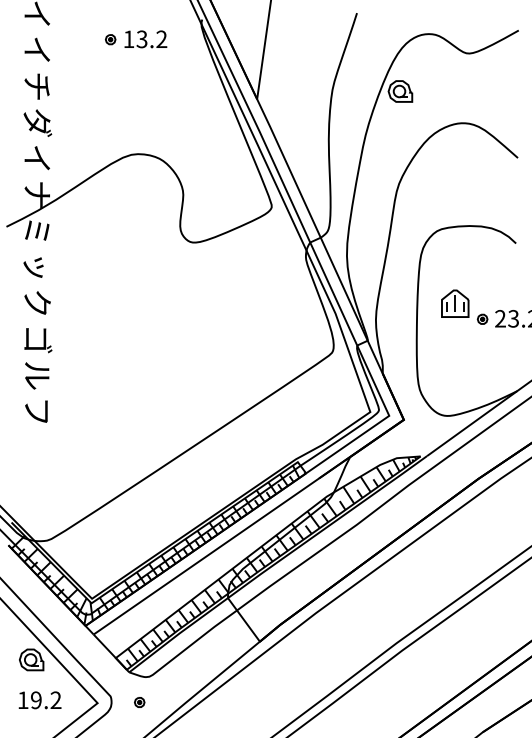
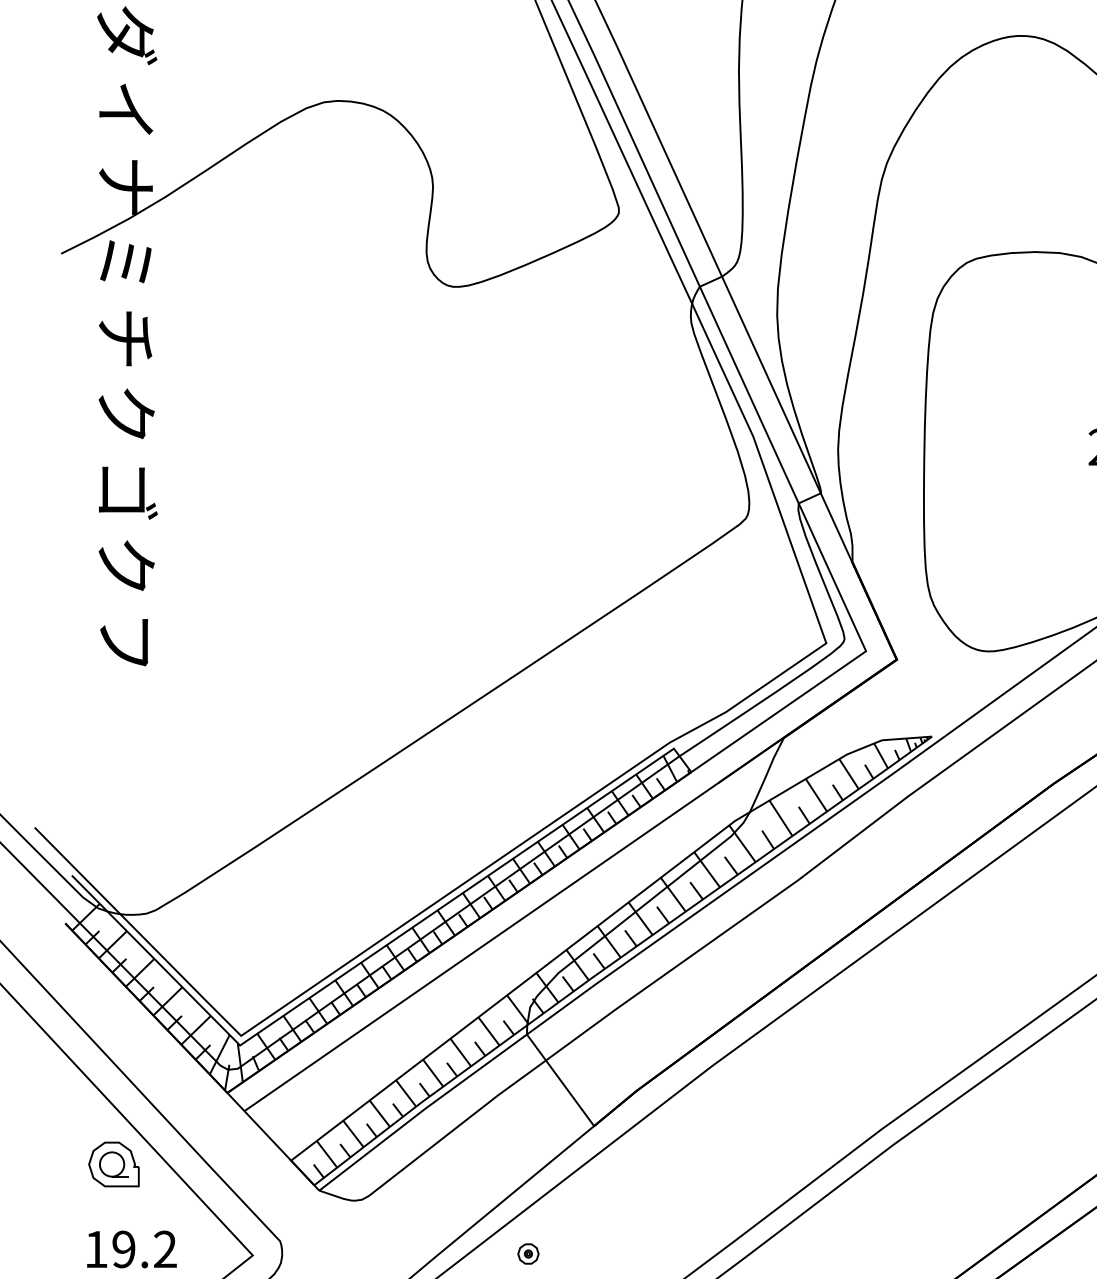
text: (36, 267) -> (124, 339), ッ -> チ
part: (464, 306) -> (1024, 421), removed
text: (37, 375) -> (126, 566), ル -> ク
part: (139, 702) -> (528, 1254), moved

